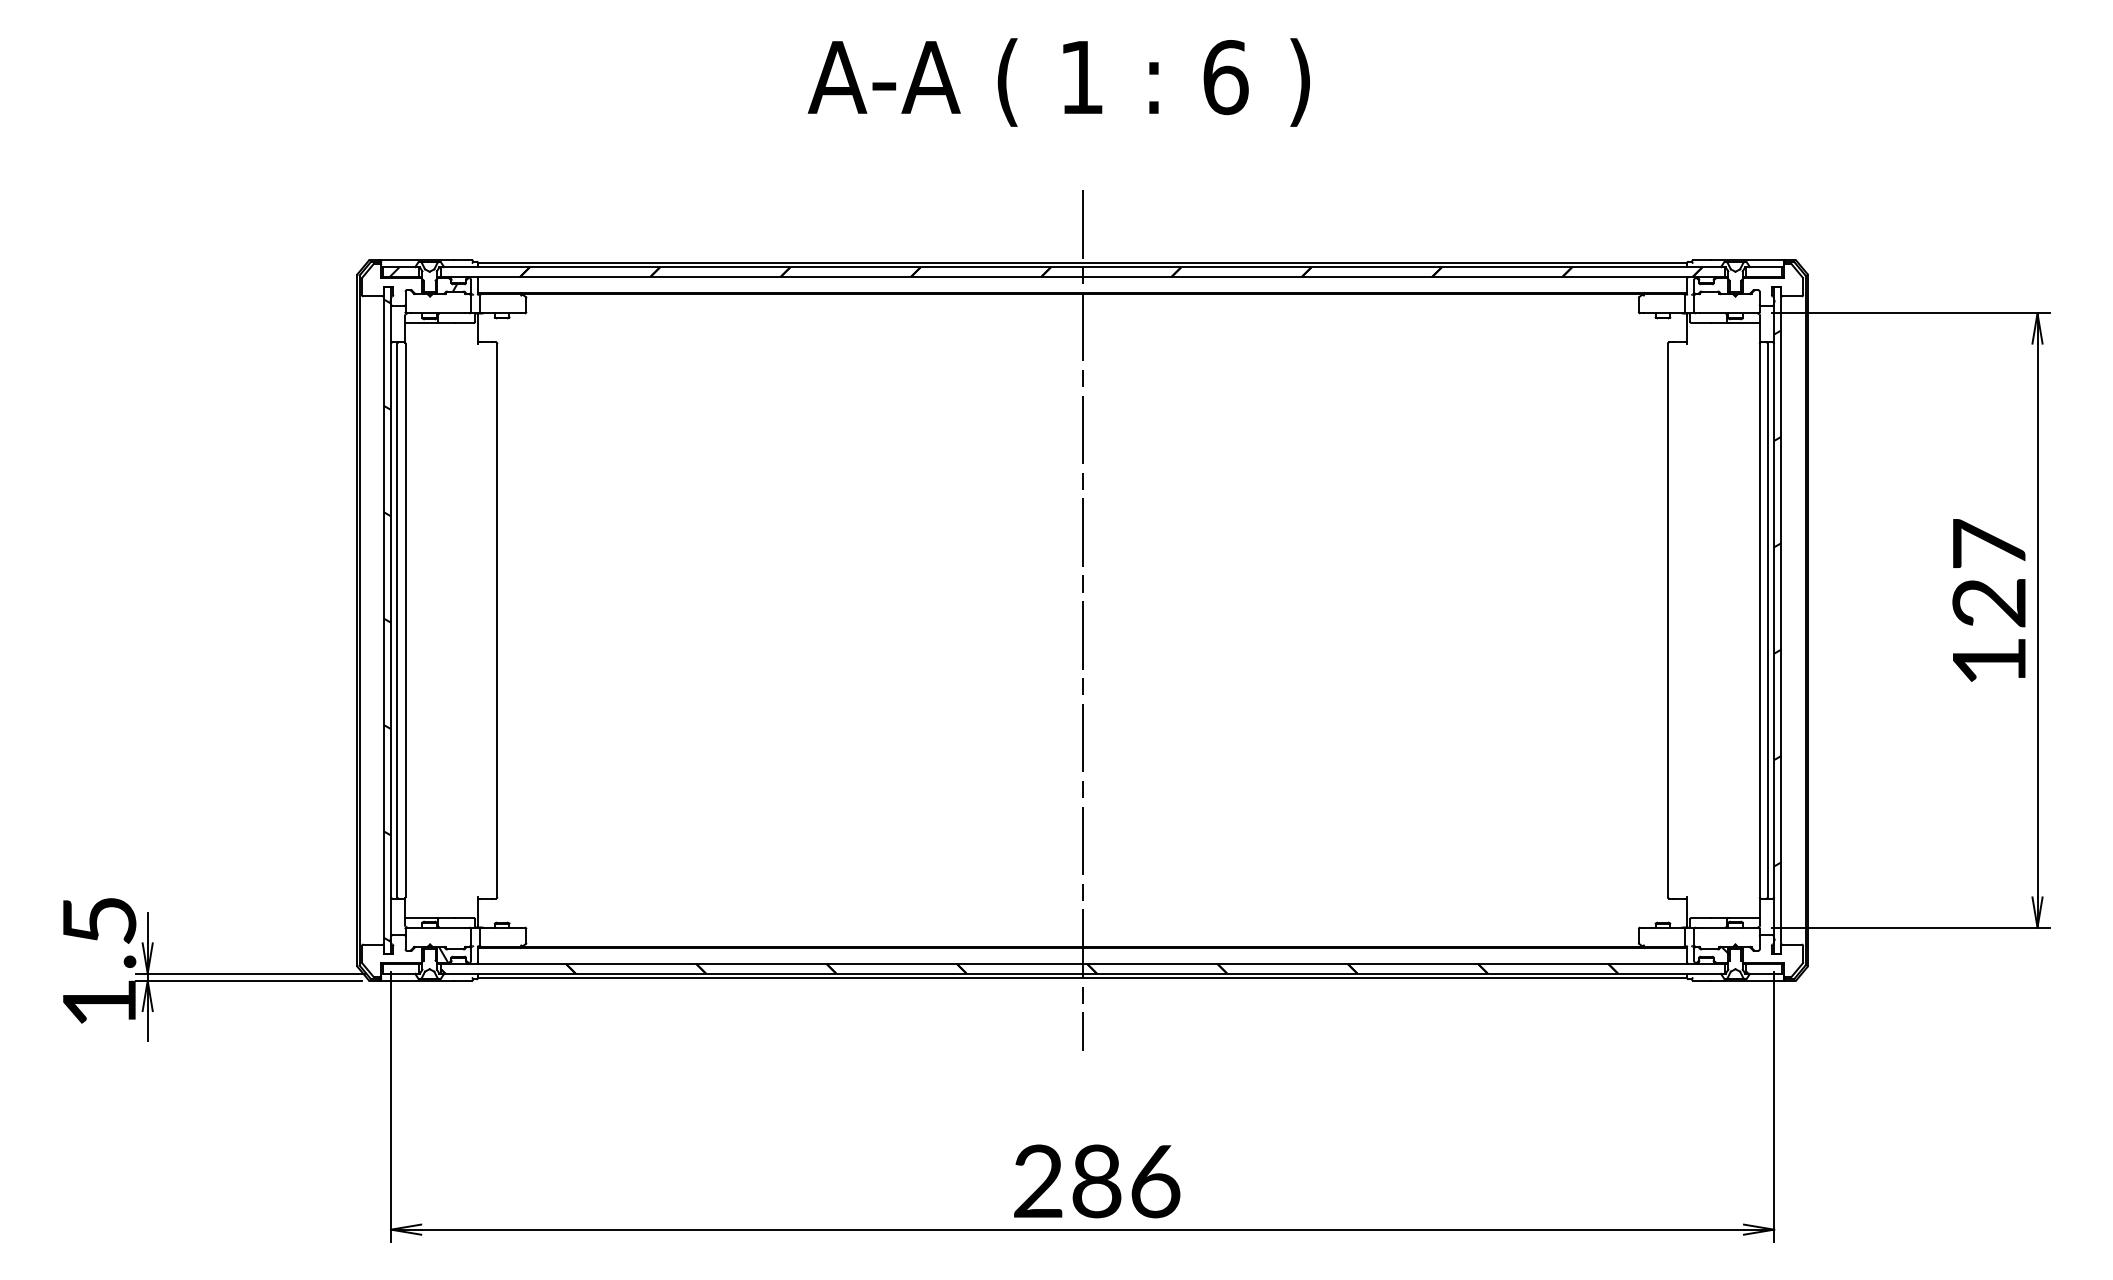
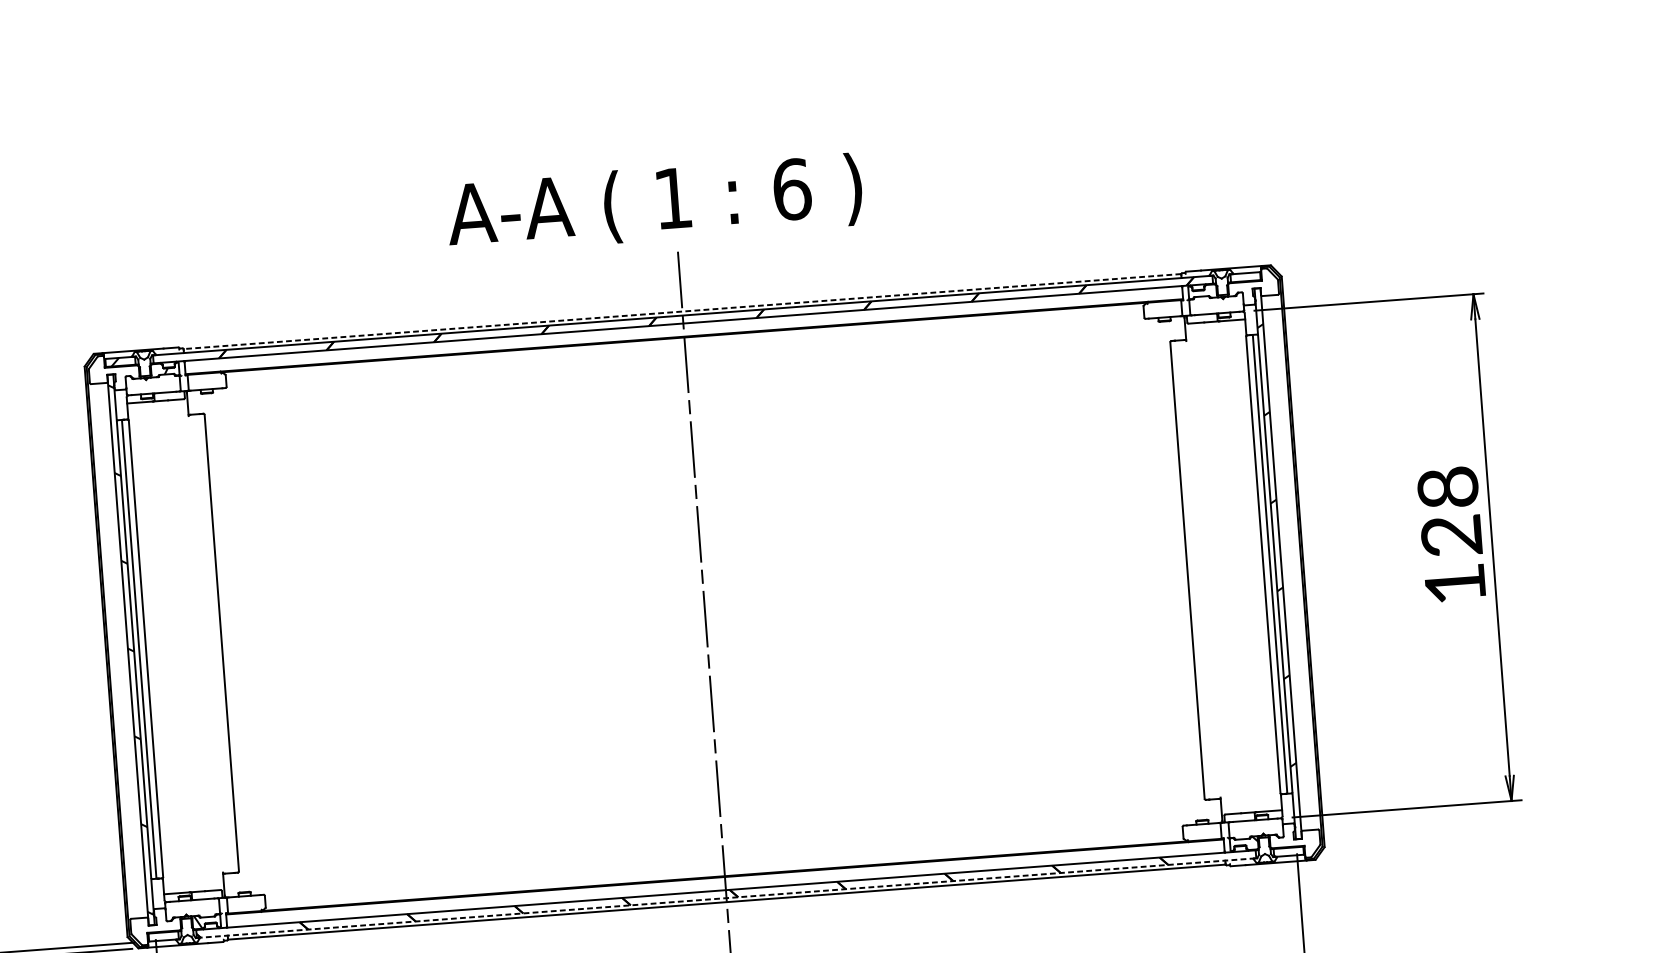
text: (1058, 82) -> (654, 204), moved
line: (1082, 262) -> (682, 311), solid -> dashed
text: (1989, 543) -> (1448, 487), 127 -> 128
line: (1083, 973) -> (727, 898), solid -> dashed

